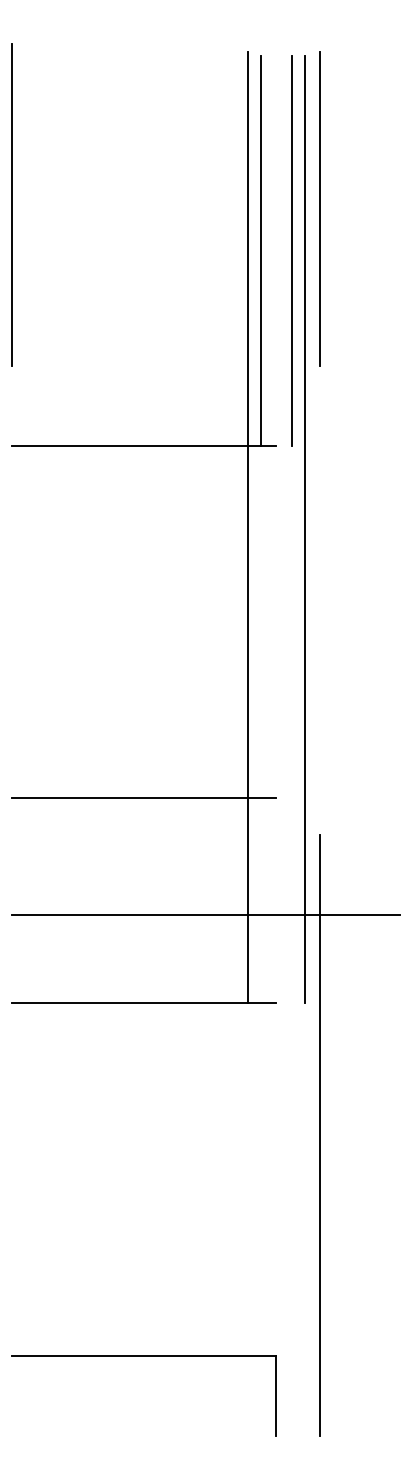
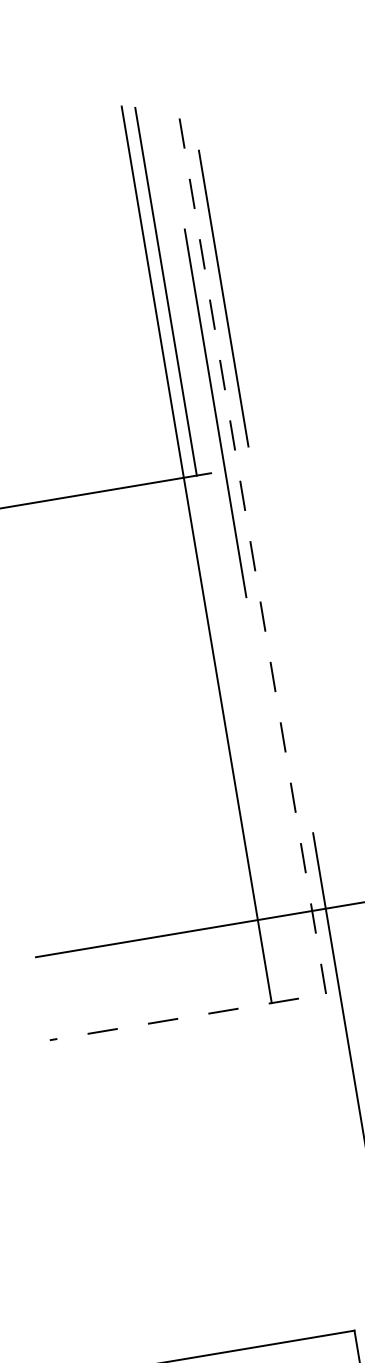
line: (319, 208) -> (223, 298), moved
line: (291, 250) -> (215, 412), moved
line: (305, 529) -> (251, 547), solid -> dashed
line: (144, 798) -> (142, 826), removed
line: (143, 1003) -> (173, 1019), solid -> dashed

